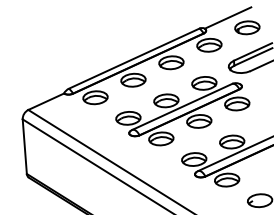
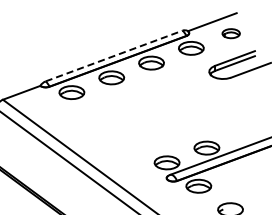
part: (247, 27) -> (231, 33), size x0.7
line: (134, 58) -> (114, 55), solid -> dashed
part: (182, 111) -> (158, 113), removed

